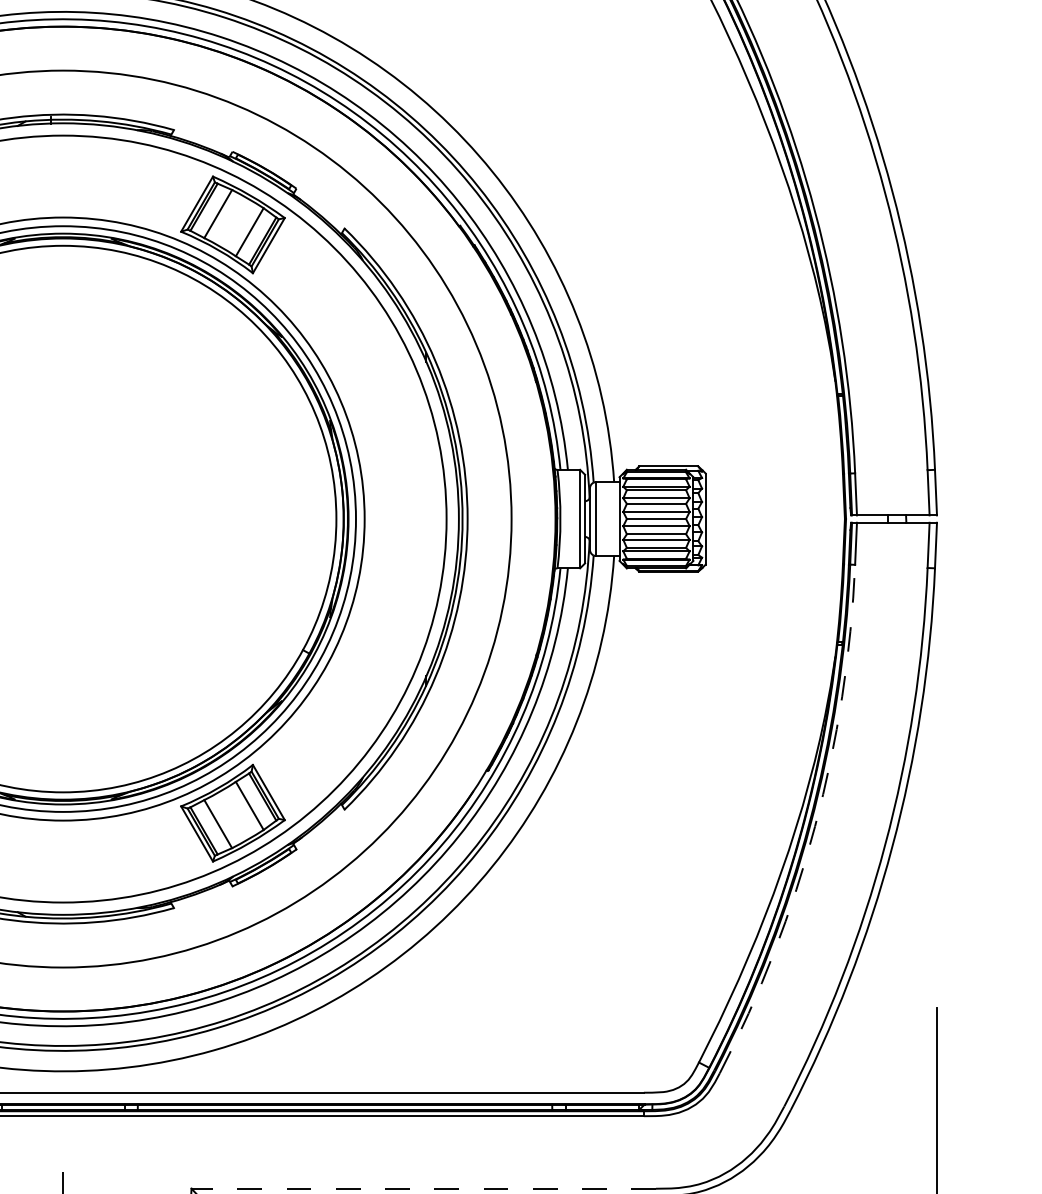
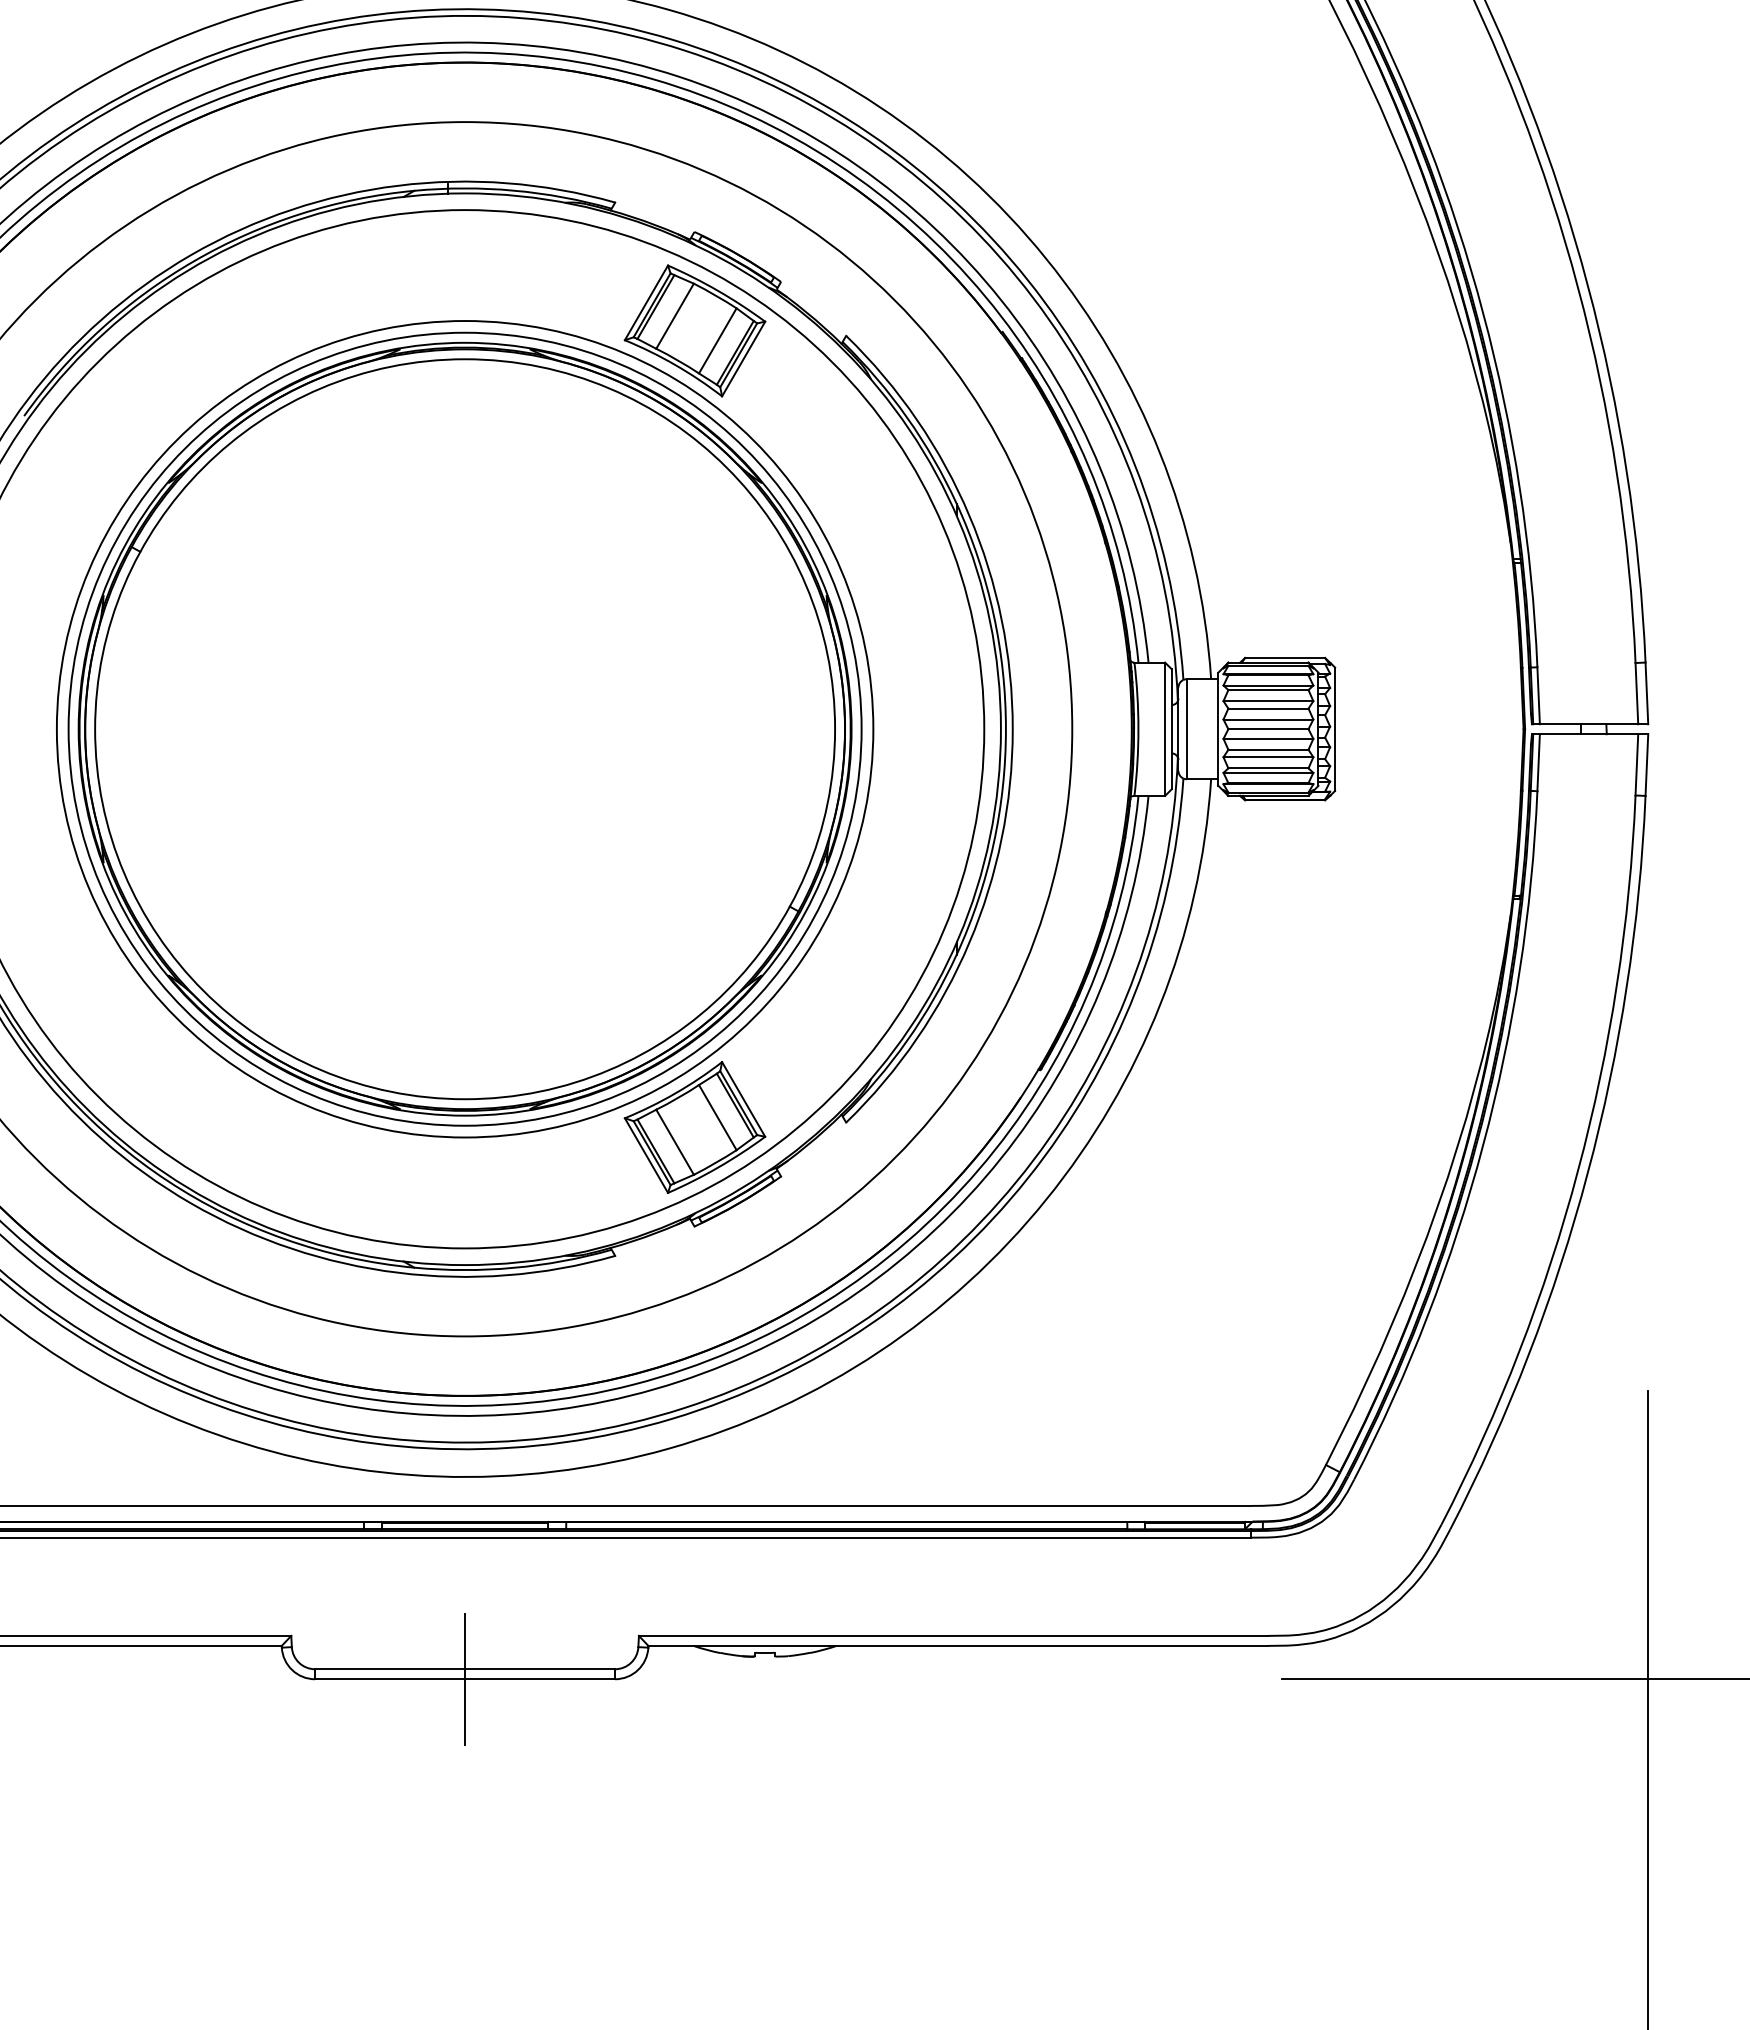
arc: (815, 826) -> (1483, 1145), dashed -> solid
line: (423, 1188) -> (952, 1635), dashed -> solid

